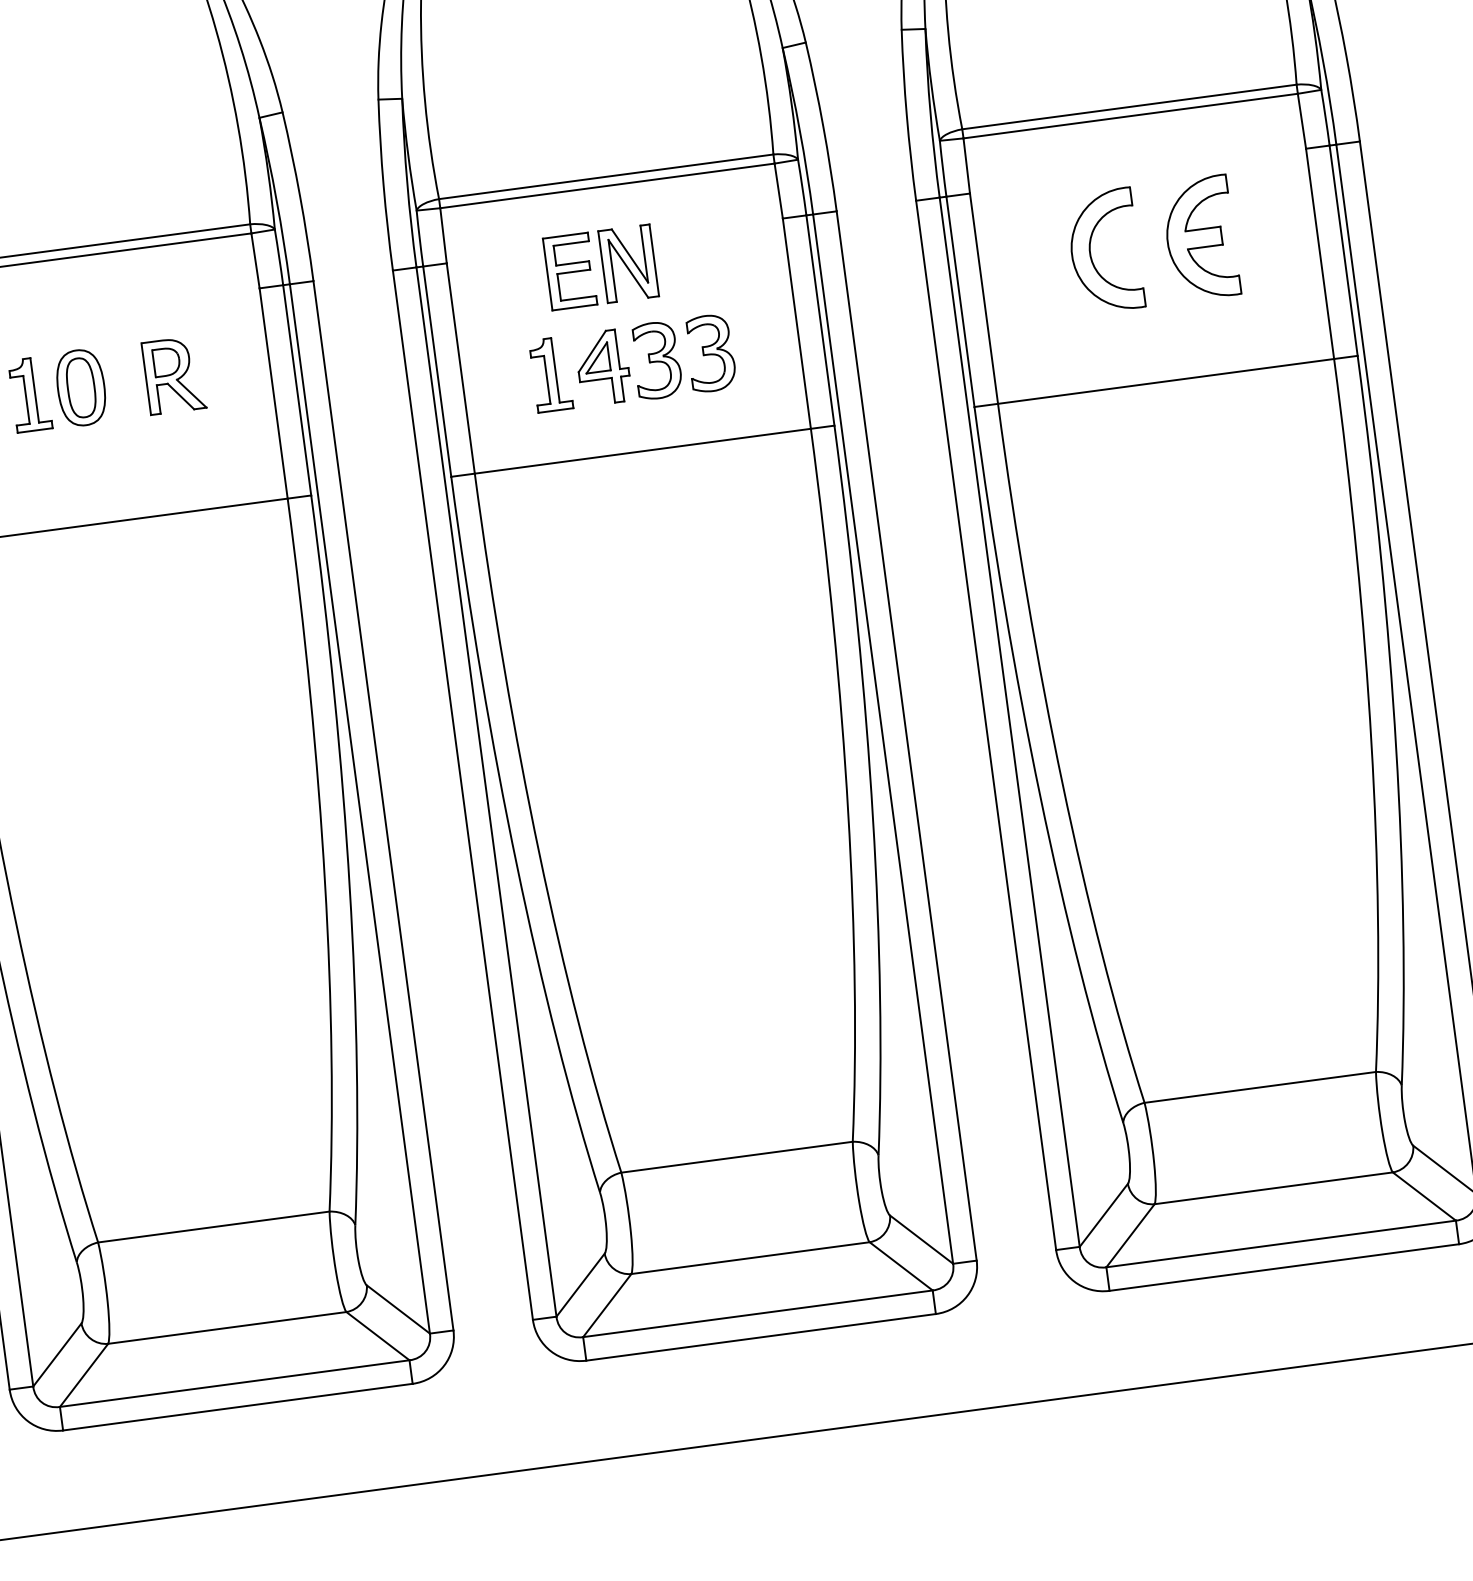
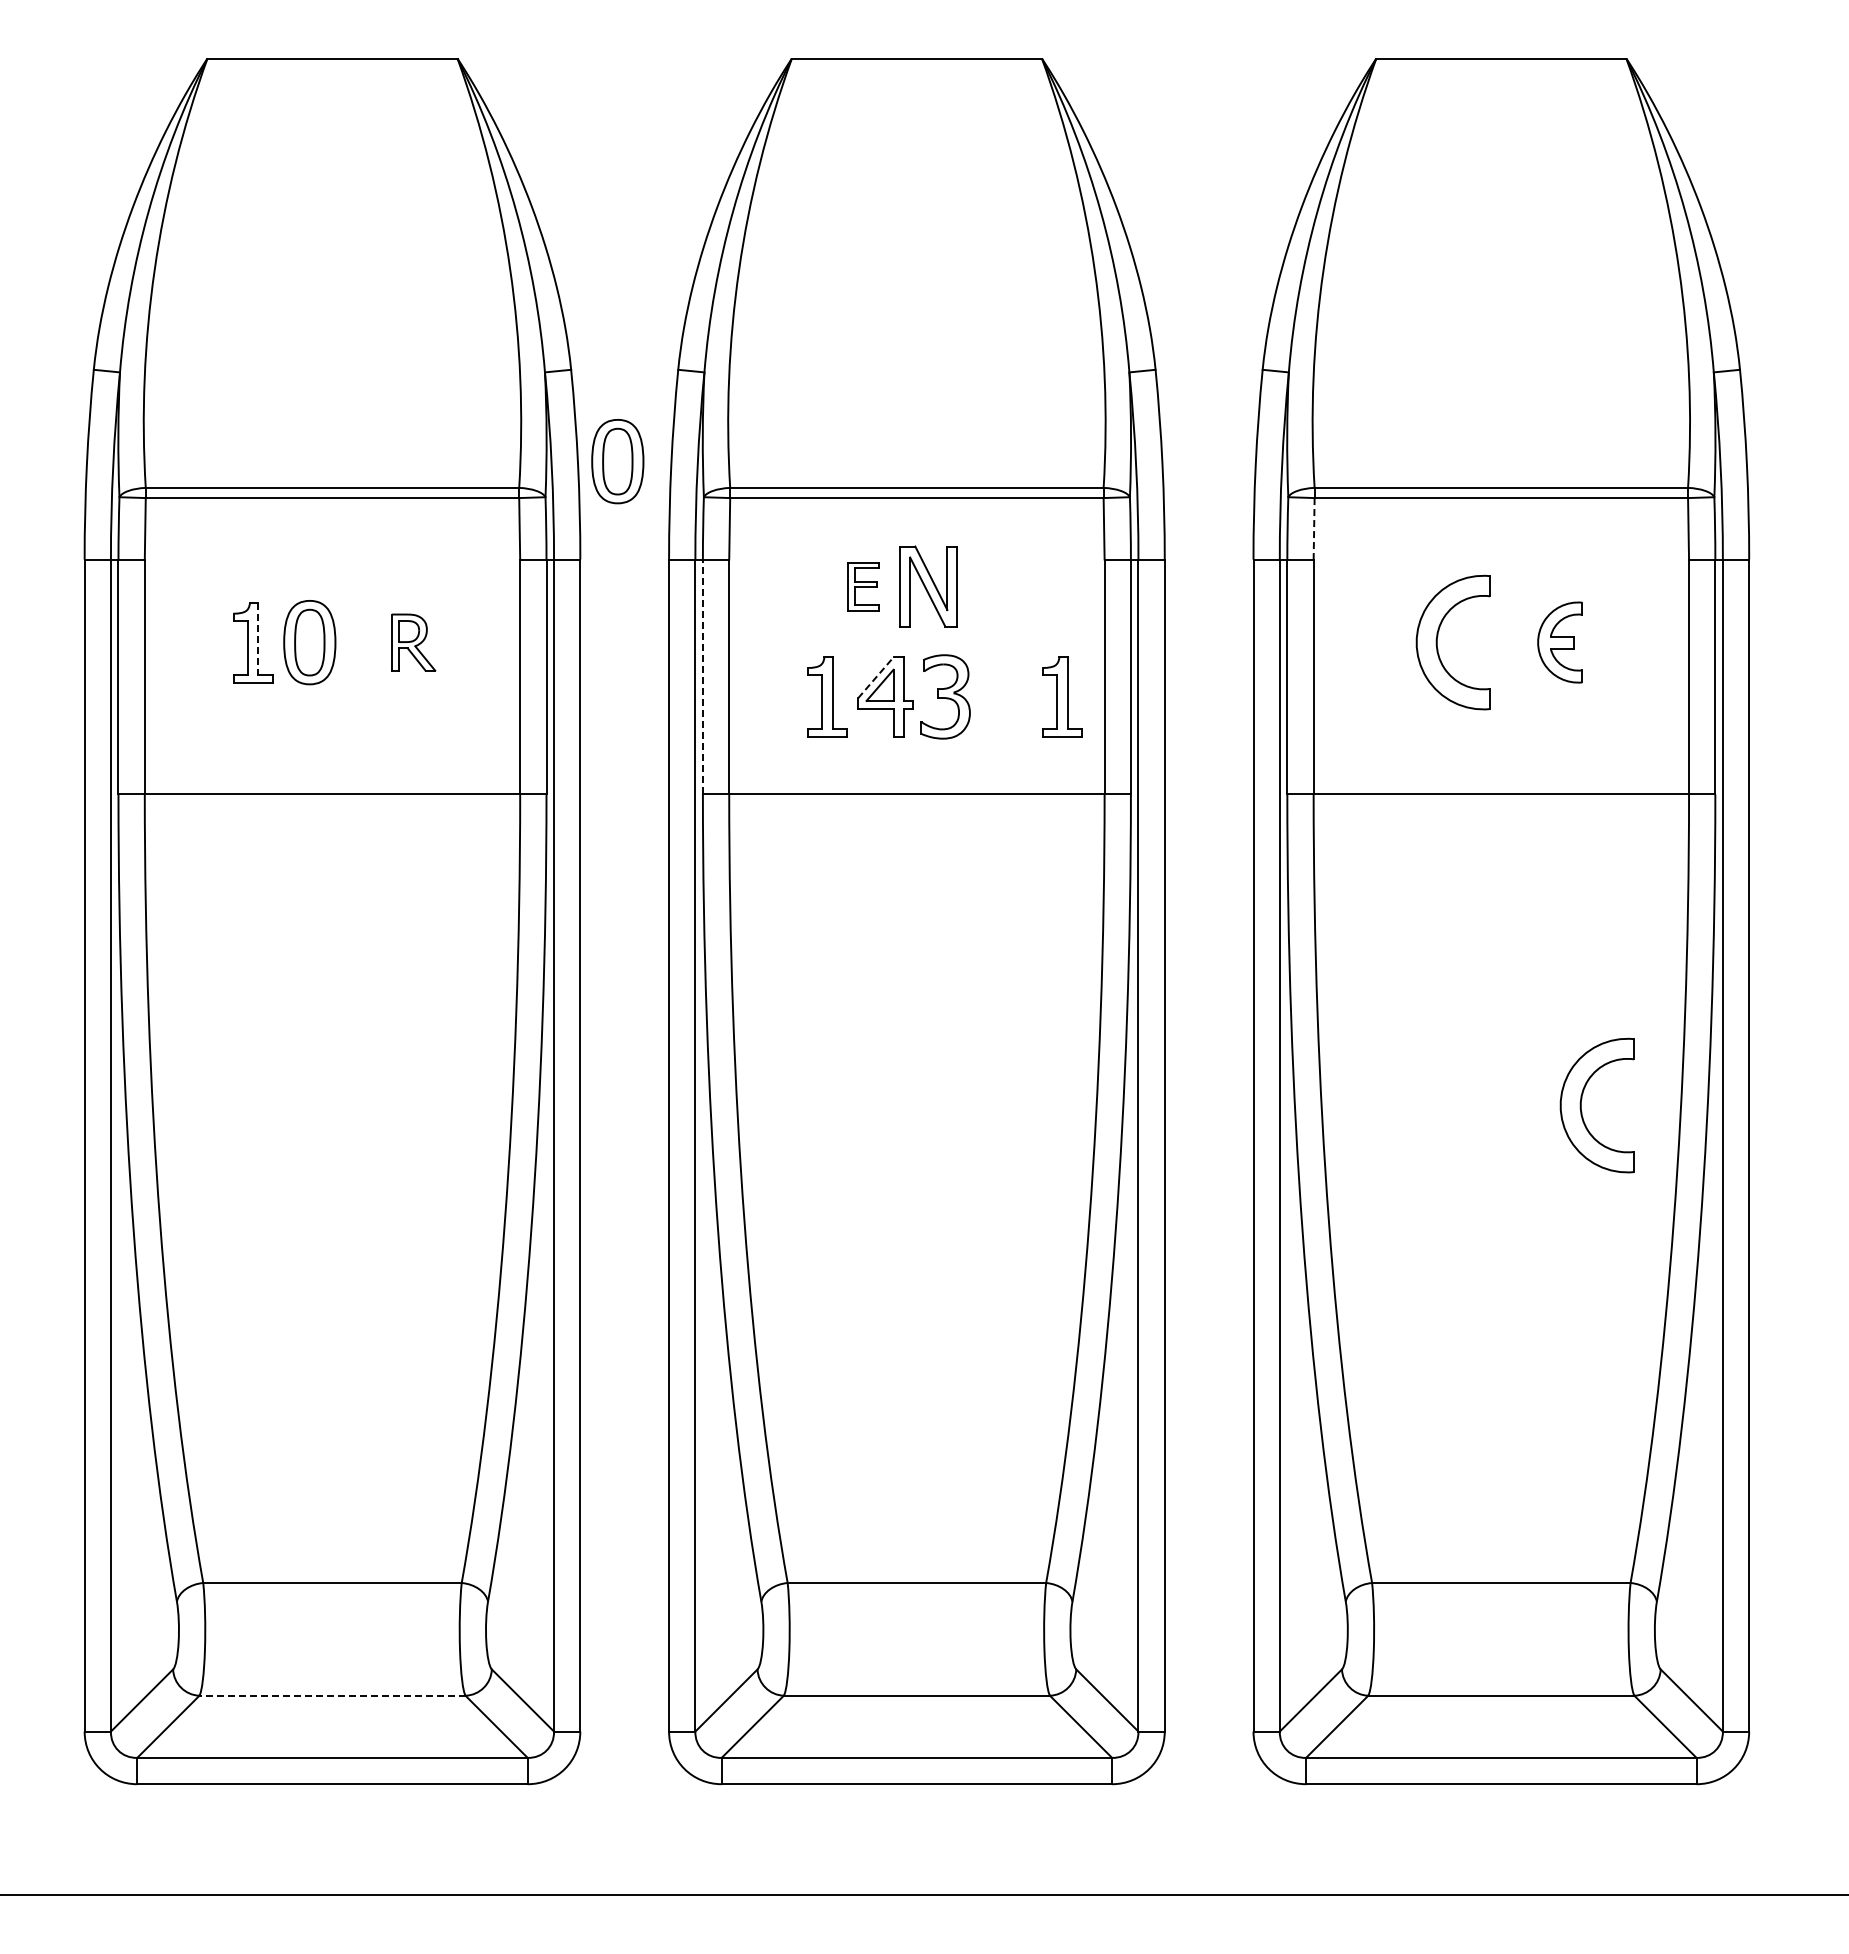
line: (967, 165) -> (1314, 528), solid -> dashed
part: (335, 188) -> (617, 461), added
part: (1199, 238) -> (1559, 642), size x0.6
part: (570, 271) -> (863, 586), size x0.6
part: (761, 346) -> (1062, 696), added
line: (592, 351) -> (876, 677), solid -> dashed
part: (710, 352) -> (1005, 696), removed
line: (436, 371) -> (702, 676), solid -> dashed
part: (174, 375) -> (413, 642), size x0.7
line: (34, 390) -> (258, 638), solid -> dashed
part: (1275, 650) -> (1581, 1105), added
line: (227, 1327) -> (332, 1695), solid -> dashed

